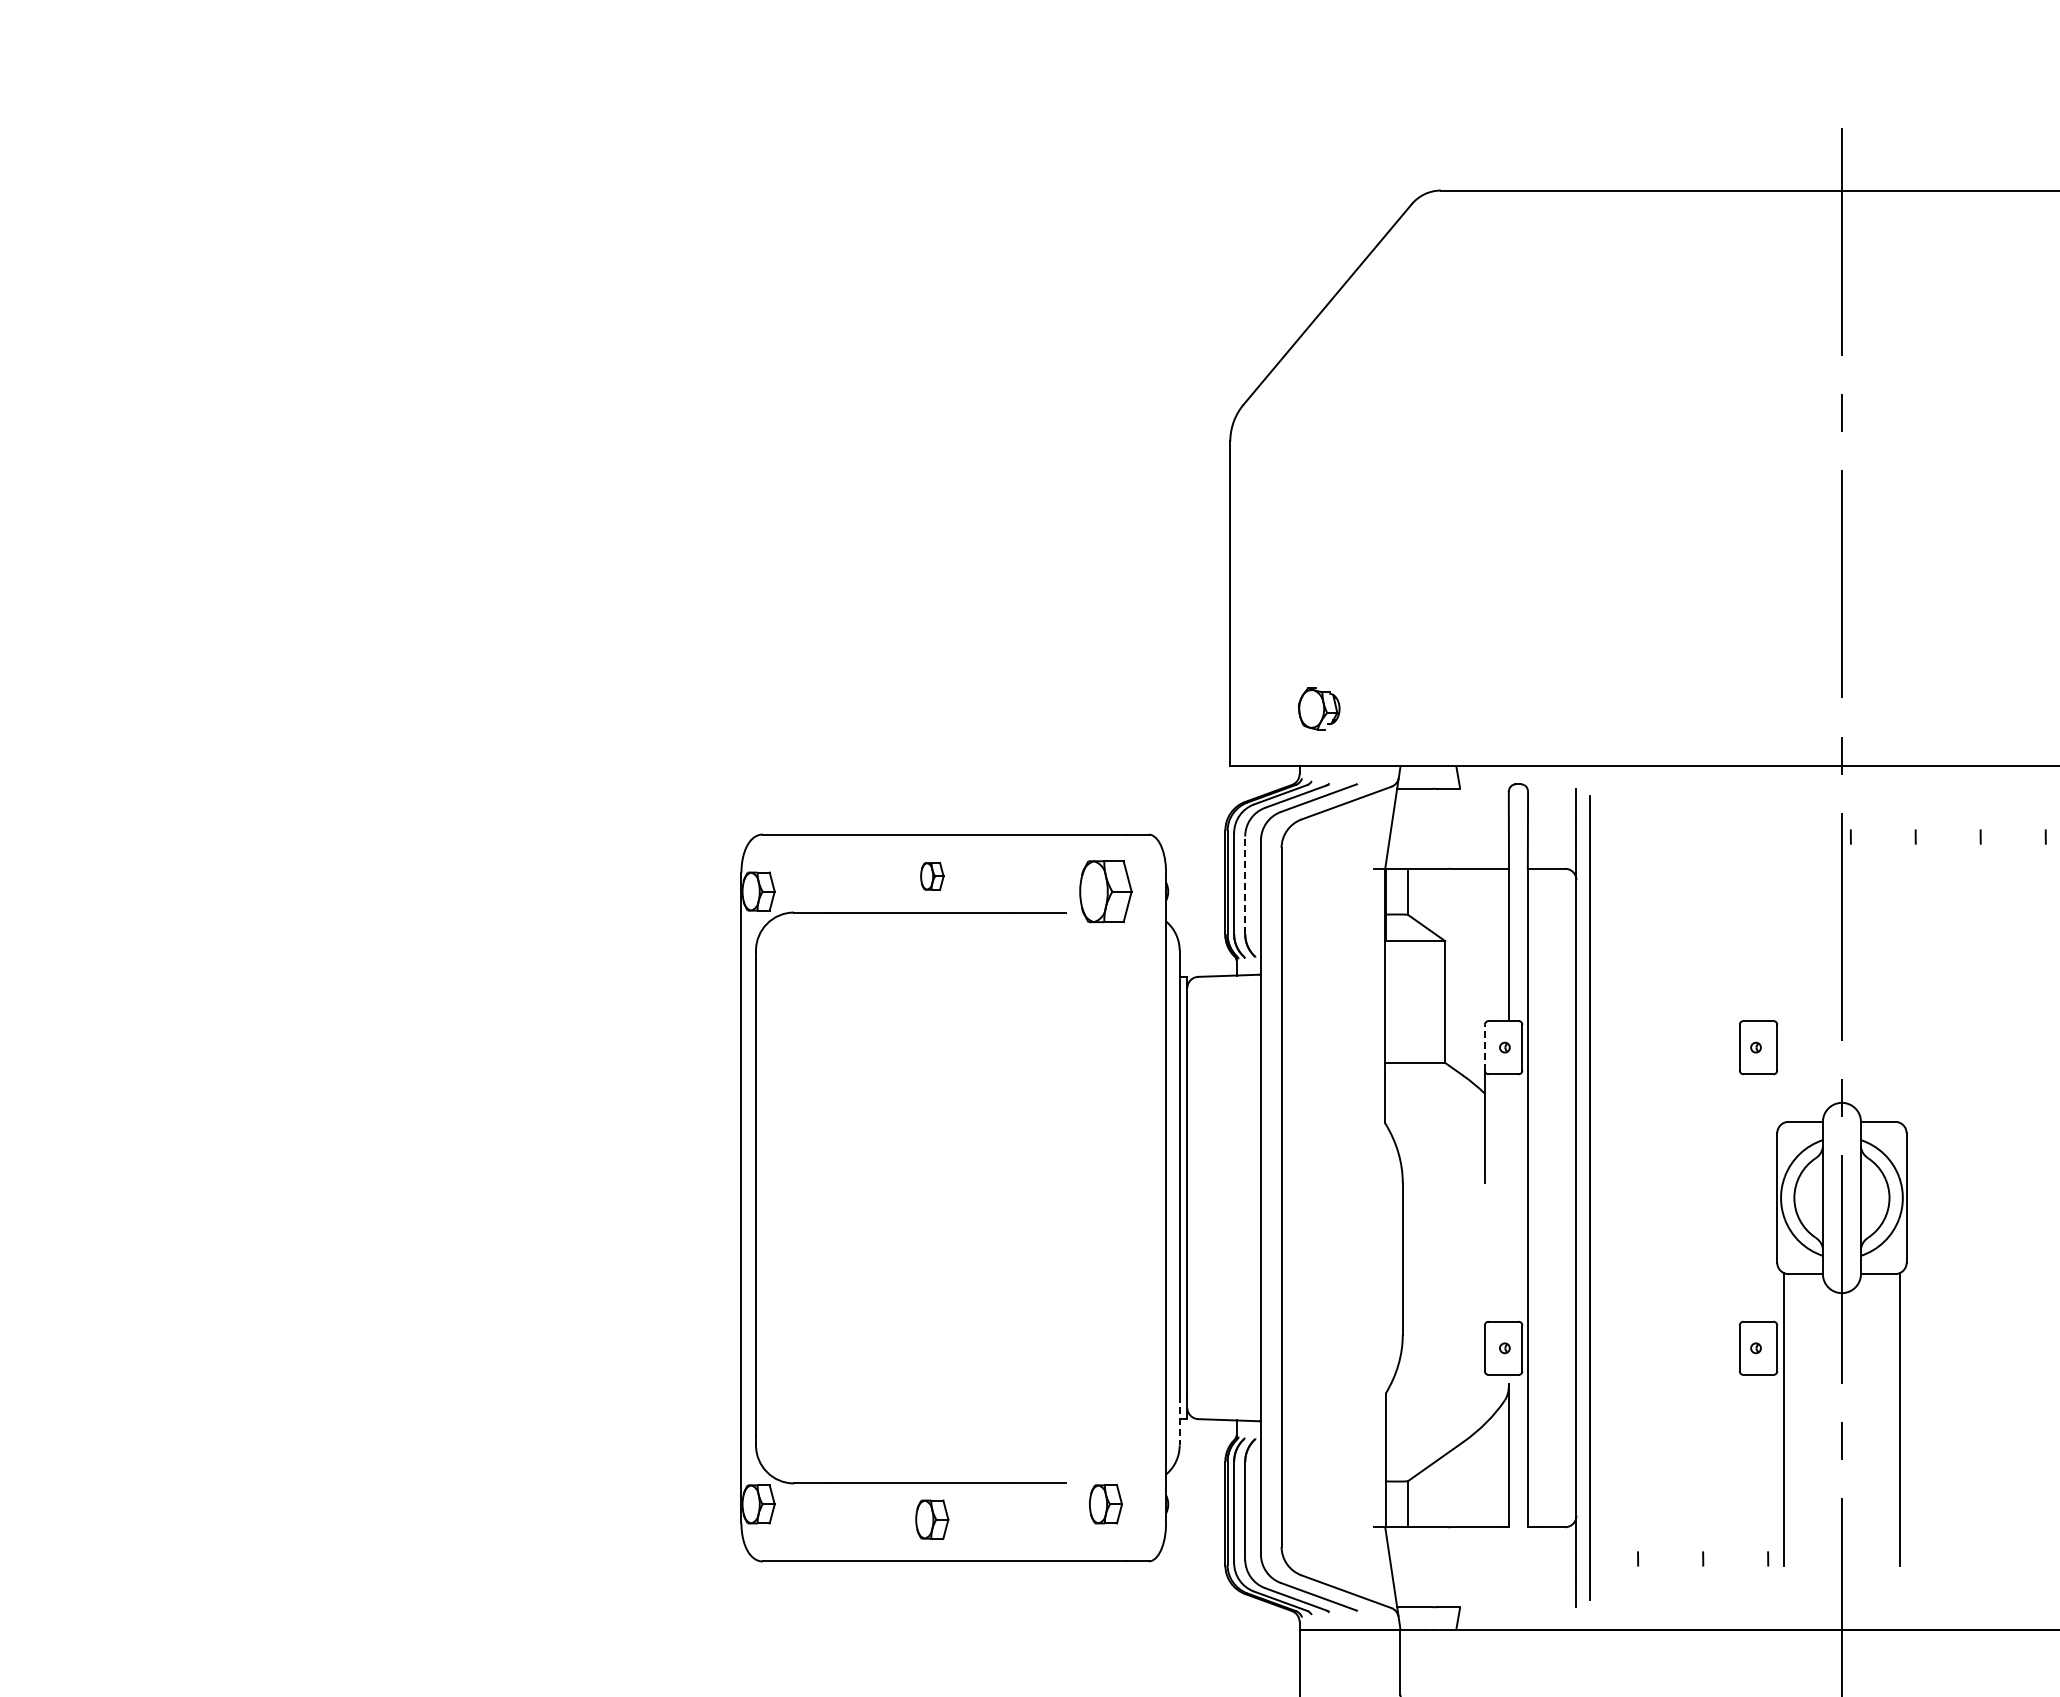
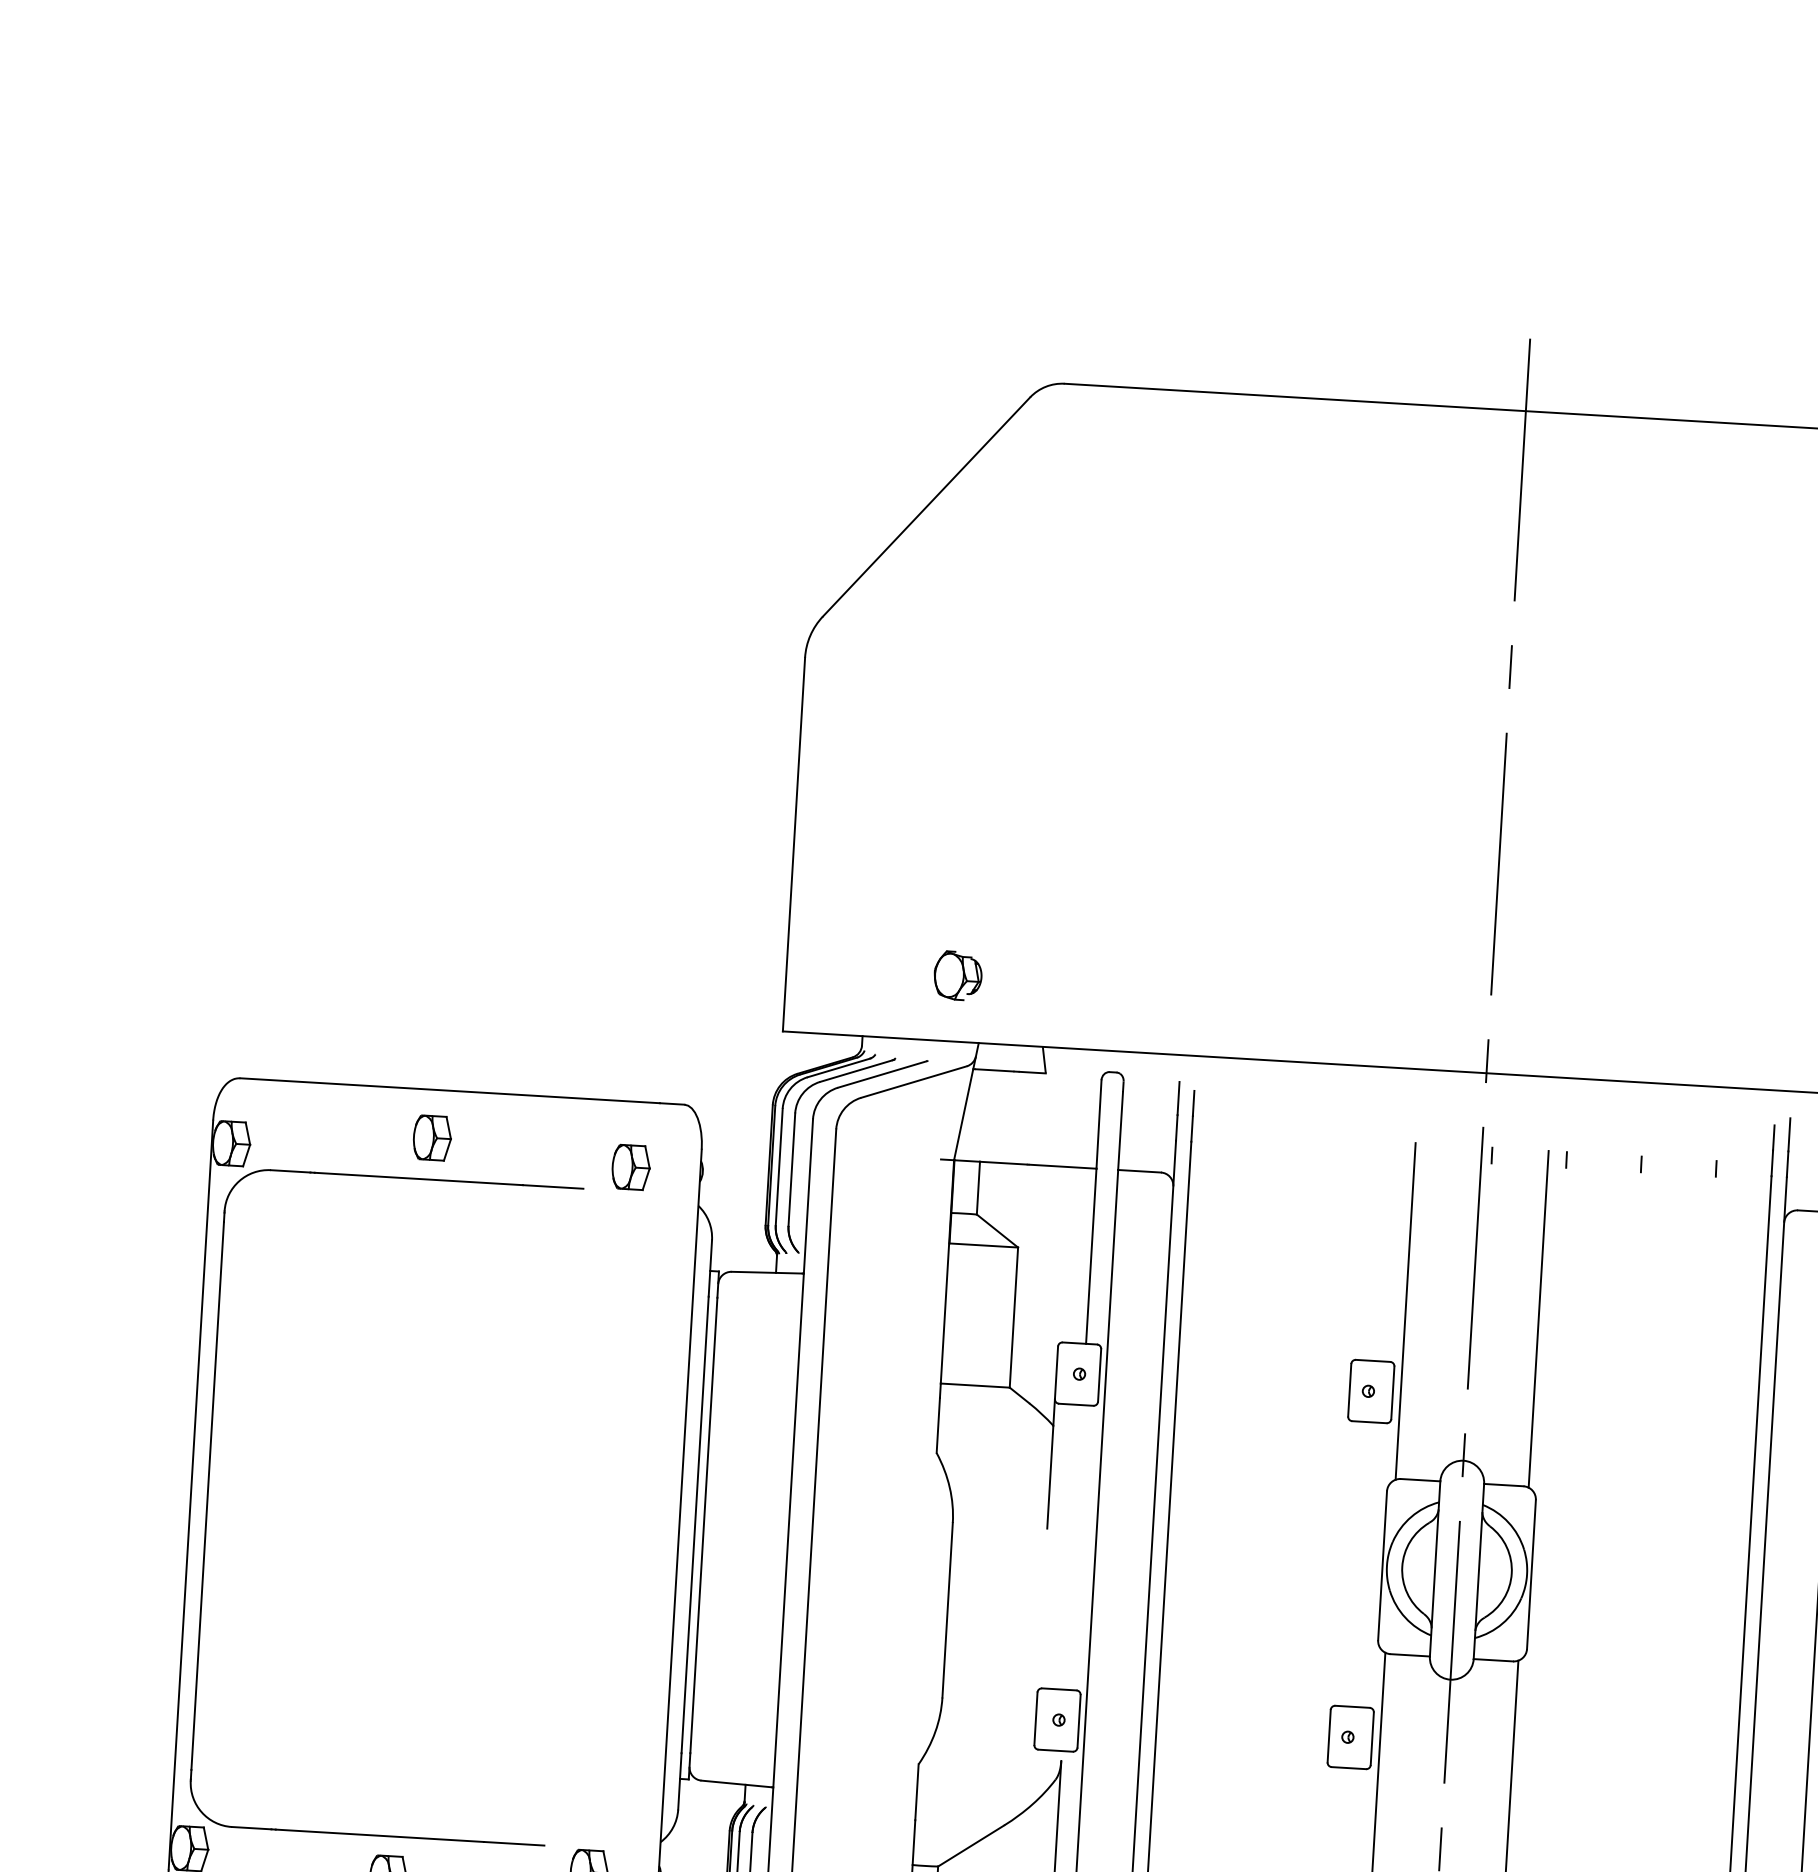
part: (1319, 708) -> (958, 975), moved
part: (932, 876) -> (432, 1138), size x1.43
line: (1245, 885) -> (792, 1169), dashed -> solid
part: (1105, 891) -> (630, 1167), size x0.62
line: (1784, 976) -> (1406, 1311), added
line: (1899, 976) -> (1538, 1319), added
line: (1484, 1047) -> (1056, 1372), dashed -> solid
line: (1179, 1421) -> (679, 1782), dashed -> solid

